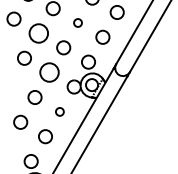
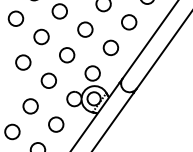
circle: (77, 22) -> (84, 29), size x1.67
circle: (38, 33) -> (41, 36), size x0.71
circle: (48, 72) -> (47, 80), size x0.71
circle: (59, 111) -> (55, 124), size x1.67

